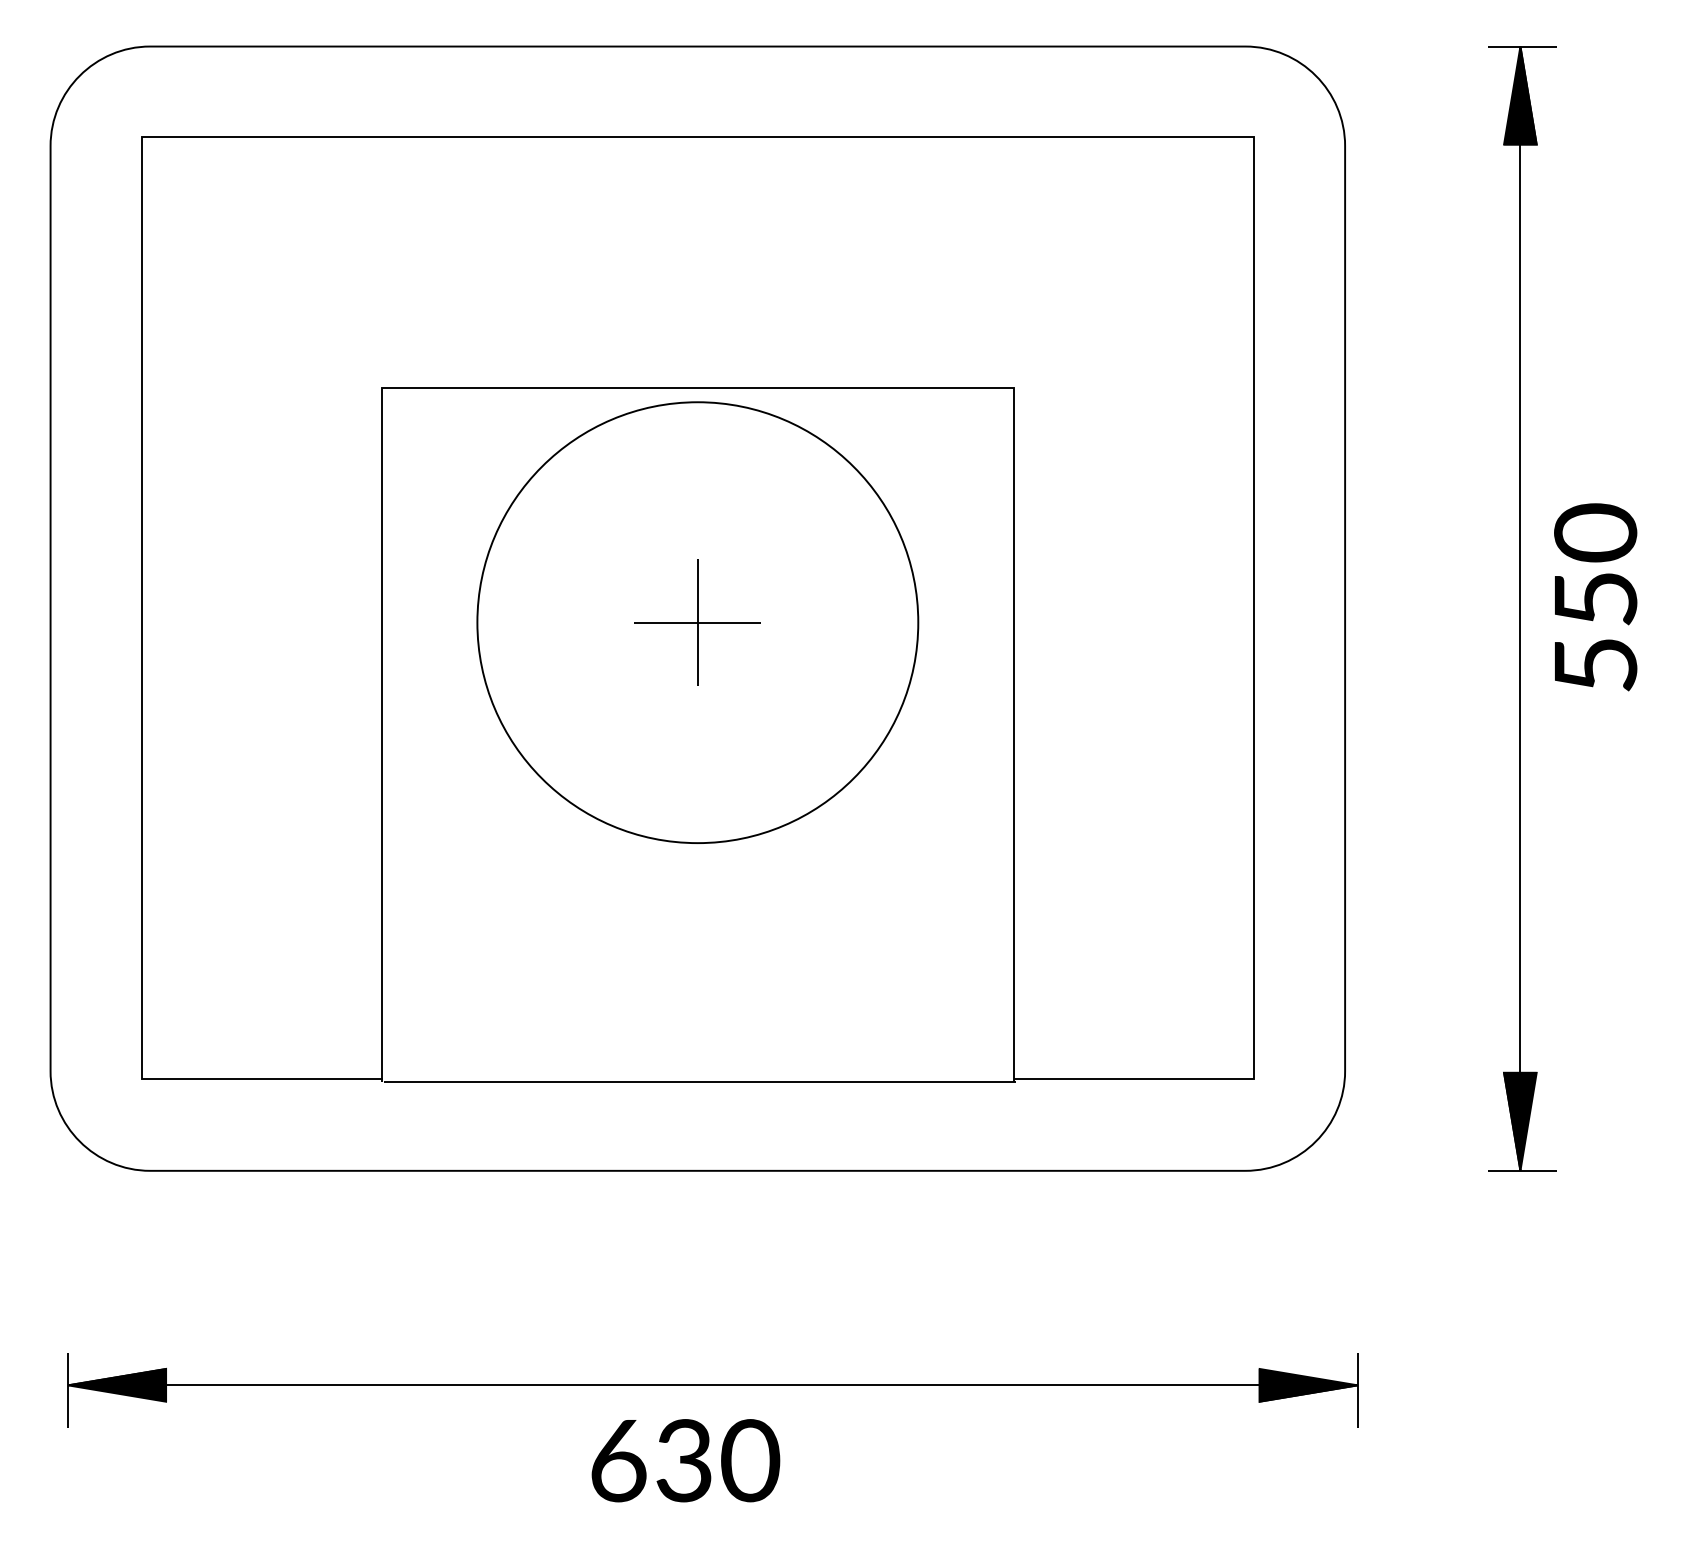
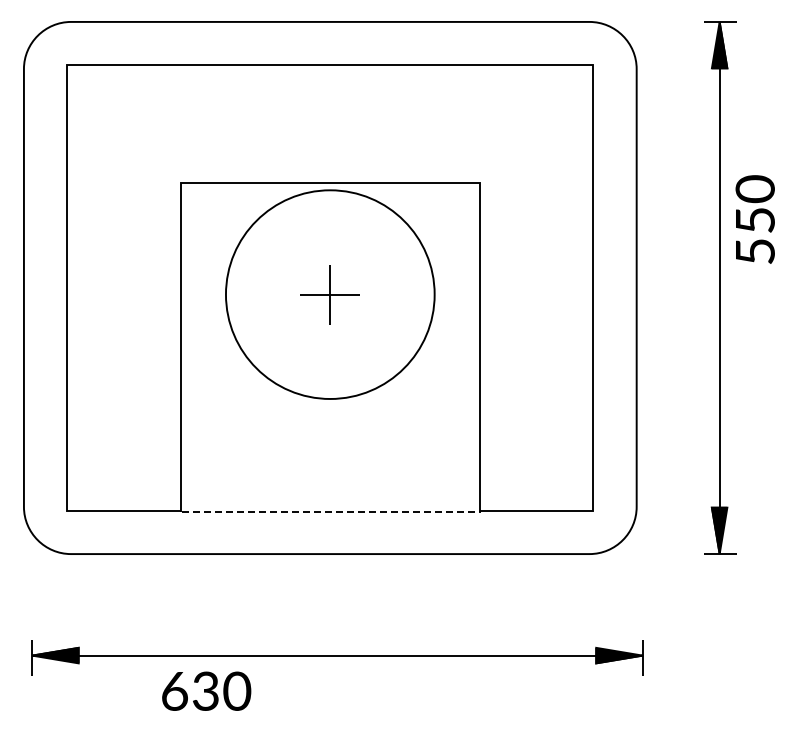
text: (1594, 597) -> (754, 219), moved
line: (700, 1082) -> (331, 512), solid -> dashed
text: (685, 1459) -> (206, 690), moved

